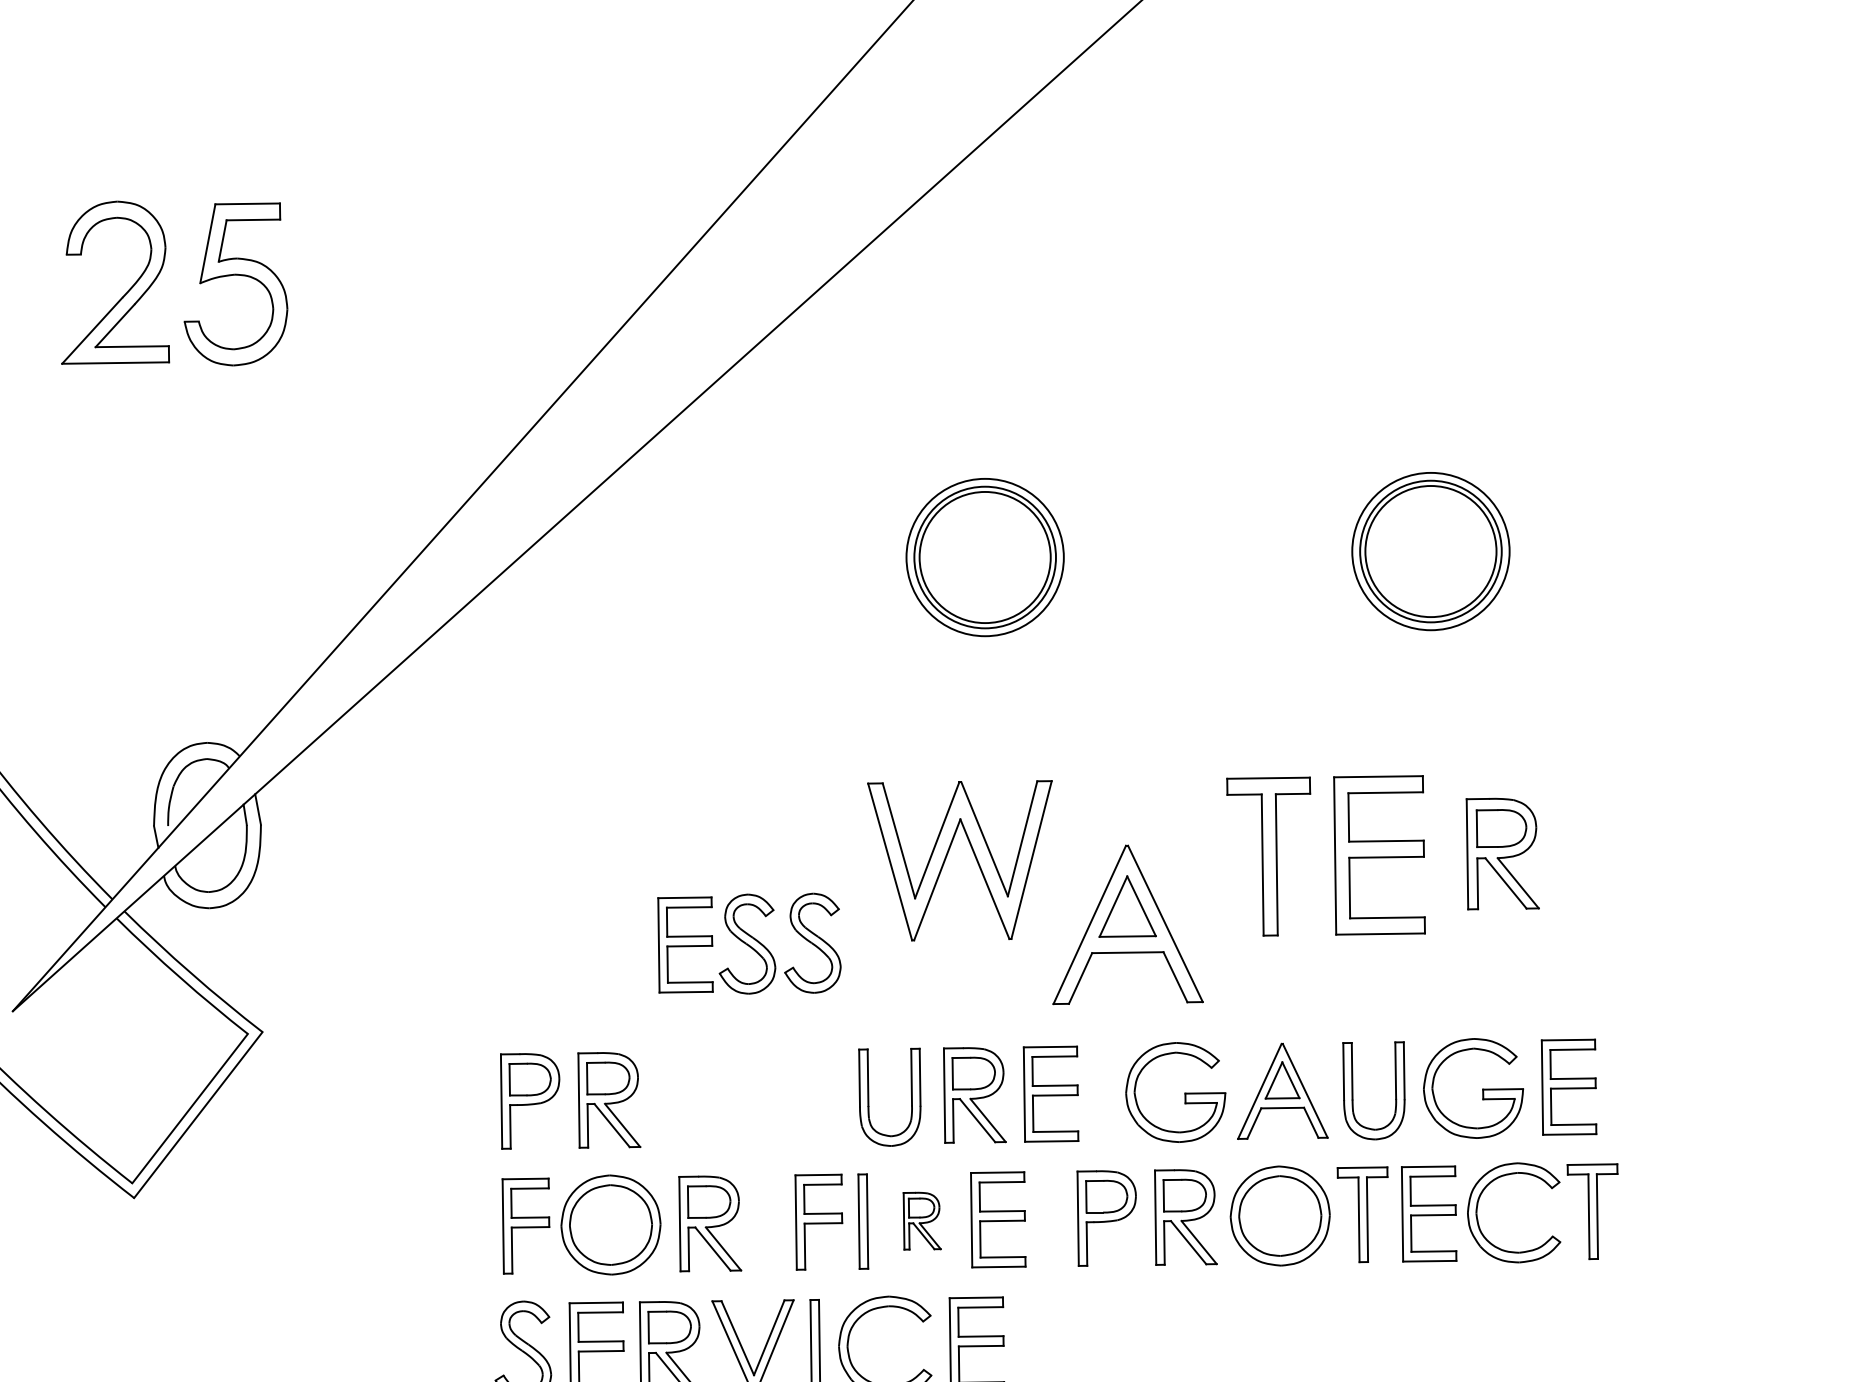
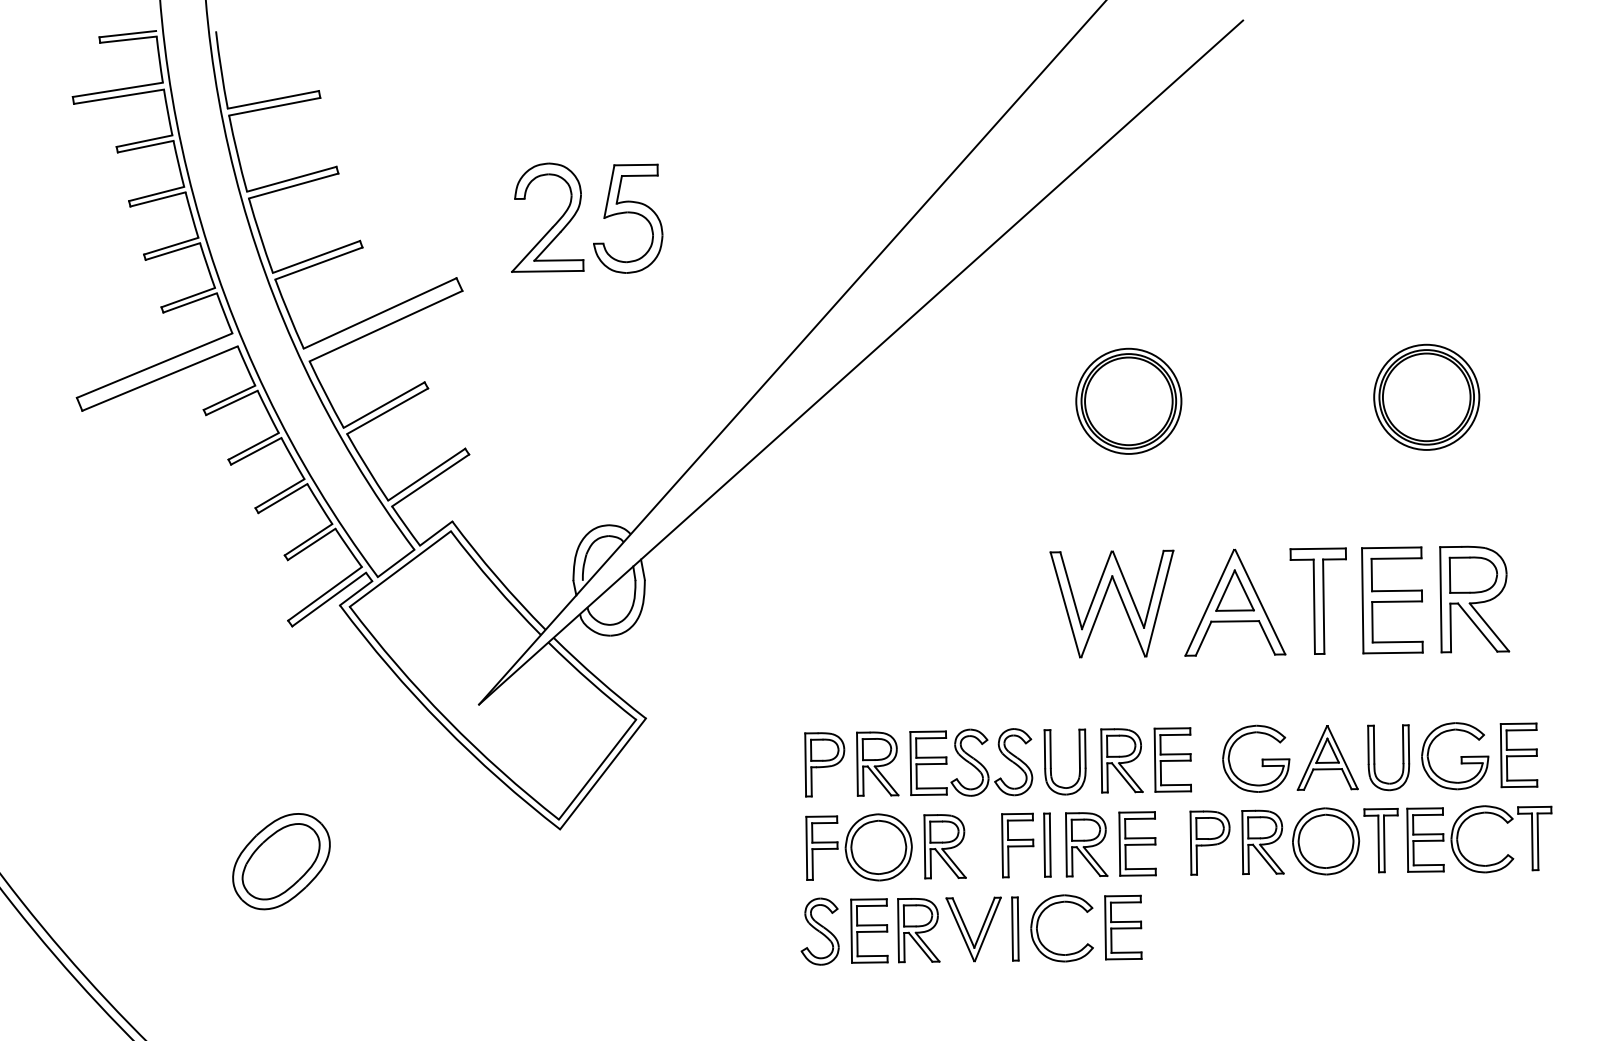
part: (1502, 854) -> (1474, 599), size x1.43
part: (1128, 924) -> (1235, 602), moved
part: (749, 943) -> (971, 762), moved
part: (921, 1220) -> (1086, 844), size x1.67

